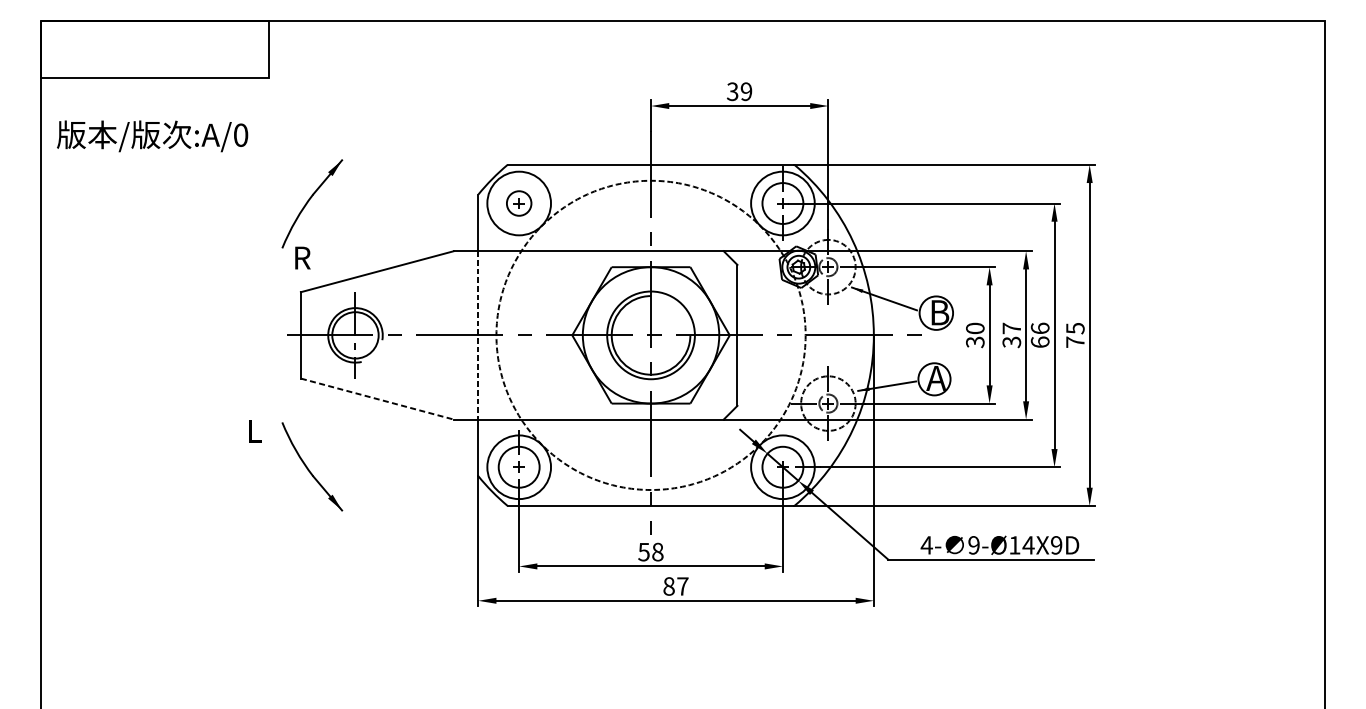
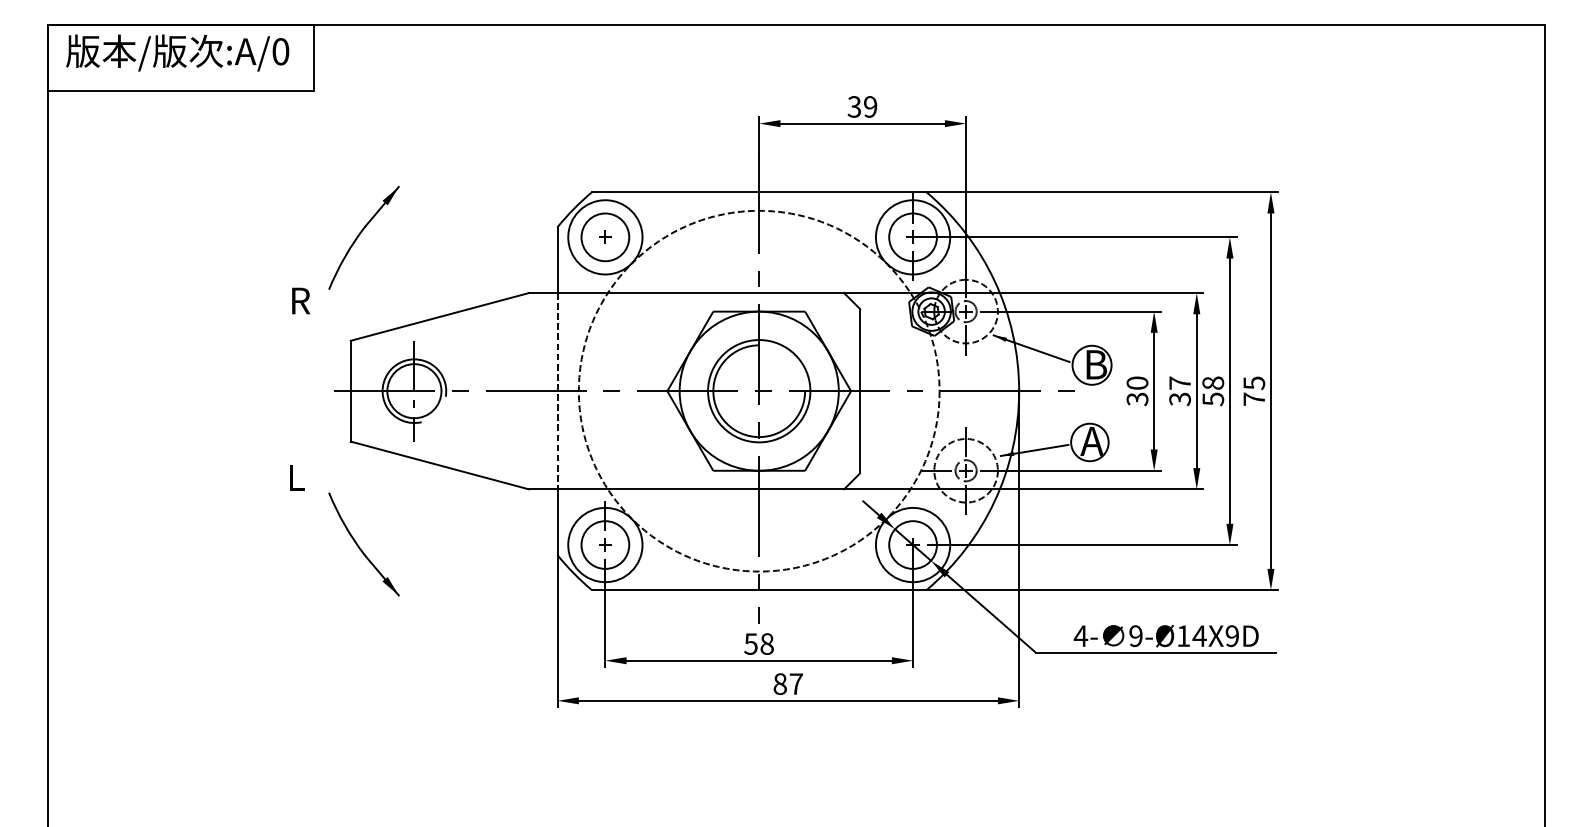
text: (152, 135) -> (177, 52), moved
circle: (519, 203) -> (605, 237), size x1.67
text: (302, 257) -> (300, 300), moved
text: (1040, 335) -> (1213, 391), 66 -> 58
line: (377, 399) -> (440, 465), dashed -> solid
text: (256, 430) -> (297, 477), moved

